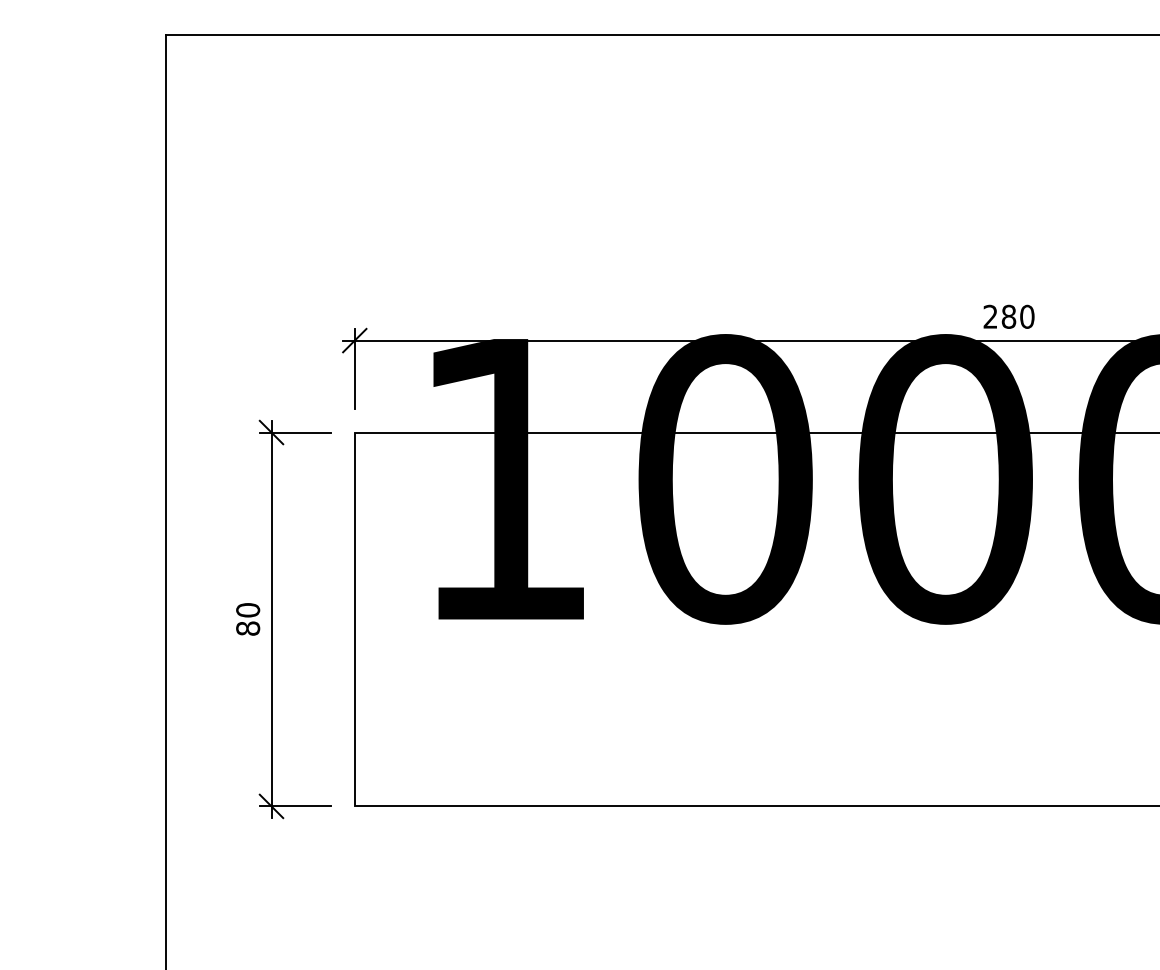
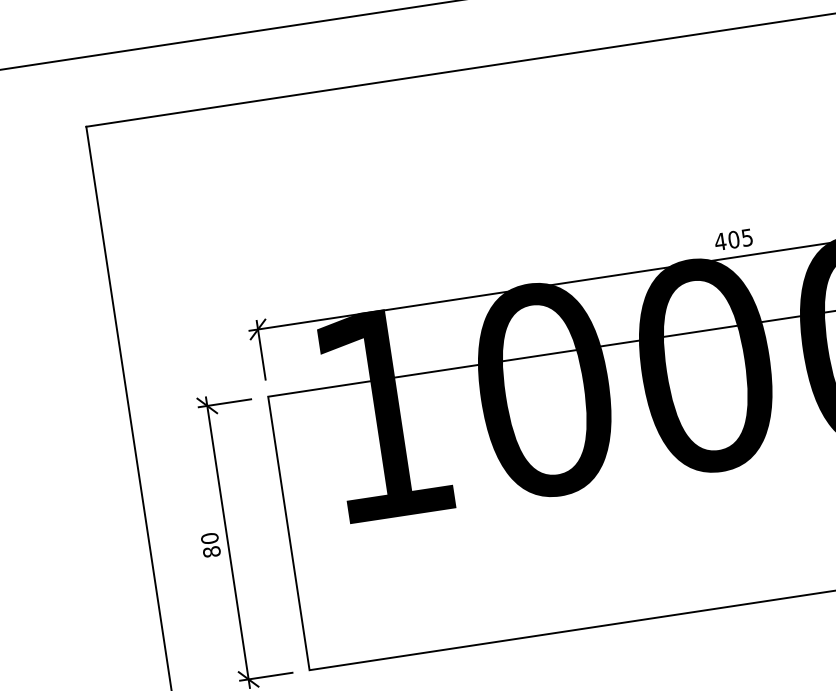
text: (1008, 316) -> (733, 239), 280 -> 405

